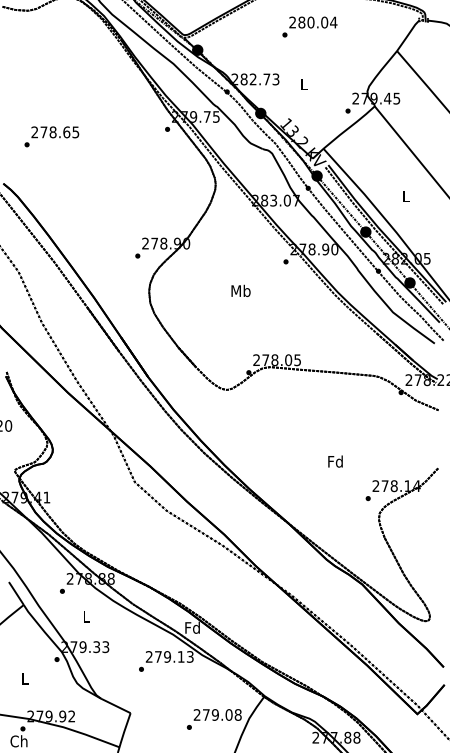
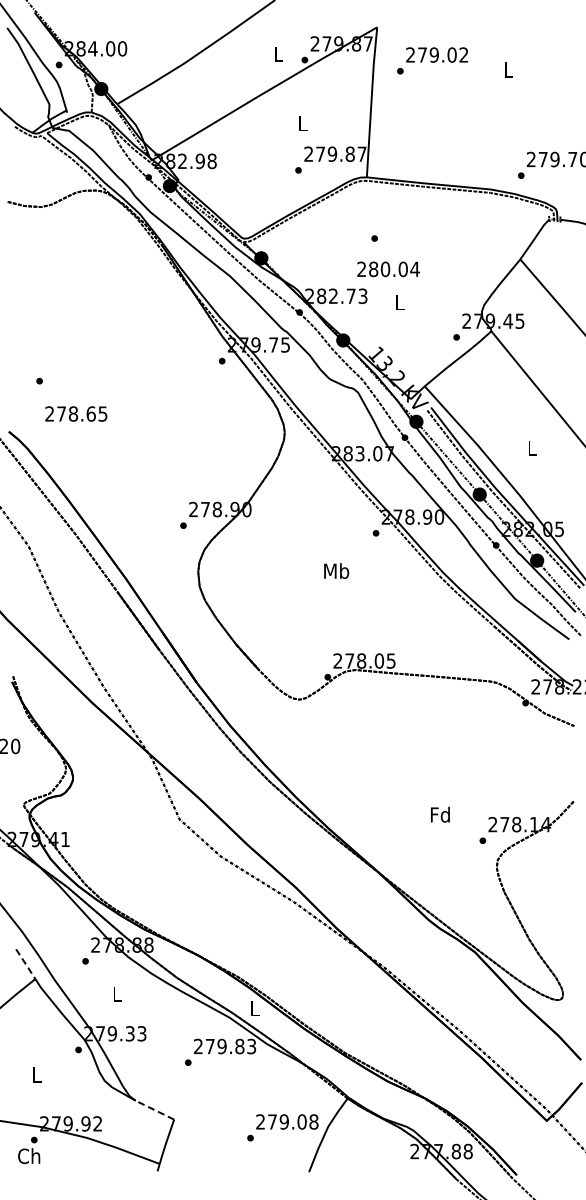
text: (313, 22) -> (388, 269), moved
text: (55, 131) -> (76, 413), moved
text: (240, 290) -> (336, 570), moved
text: (335, 461) -> (440, 814), moved
line: (16, 593) -> (25, 963), solid -> dashed
text: (192, 627) -> (254, 1008), Fd -> L
text: (180, 656) -> (239, 1046), 279.13 -> 279.83
line: (115, 706) -> (154, 1110), solid -> dashed

